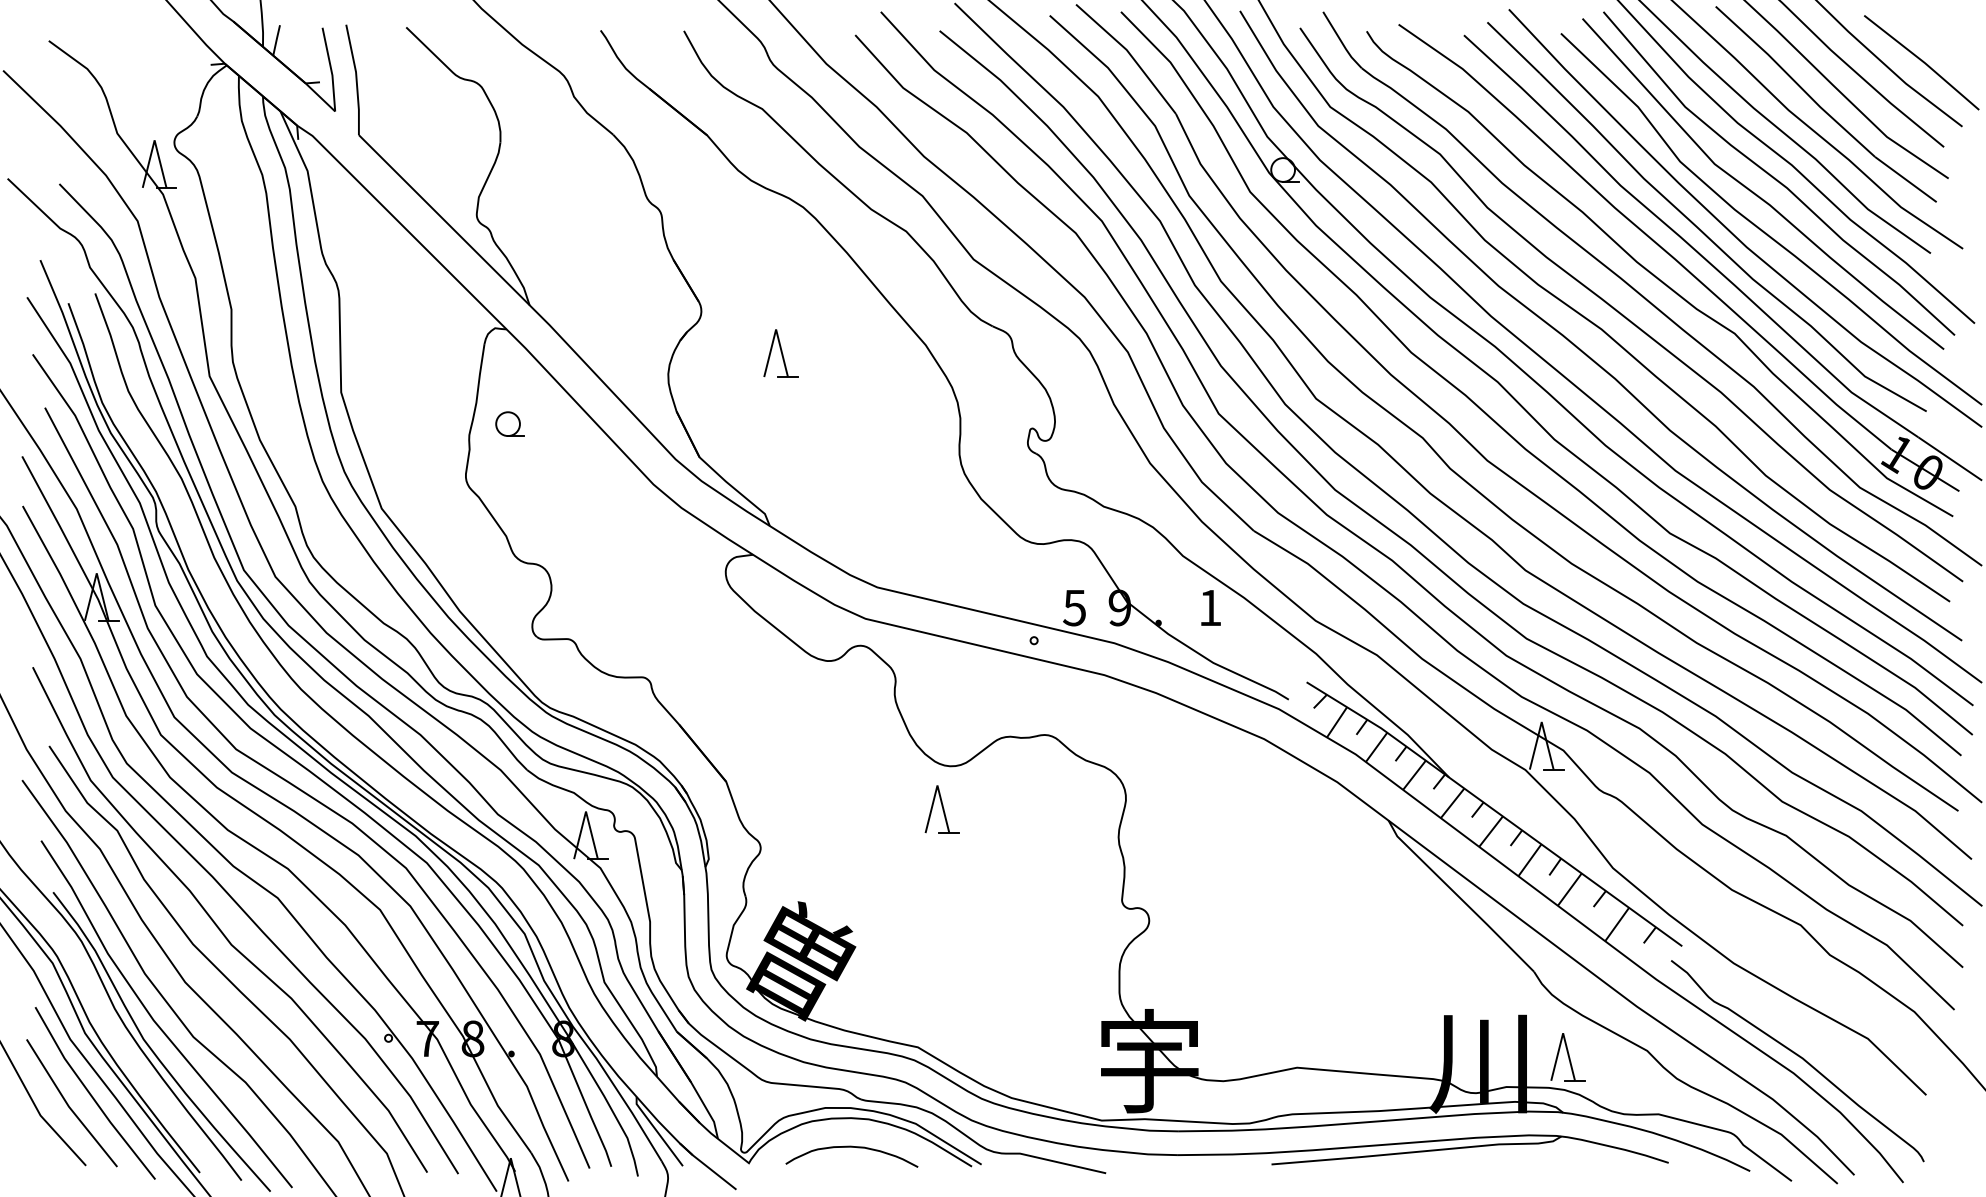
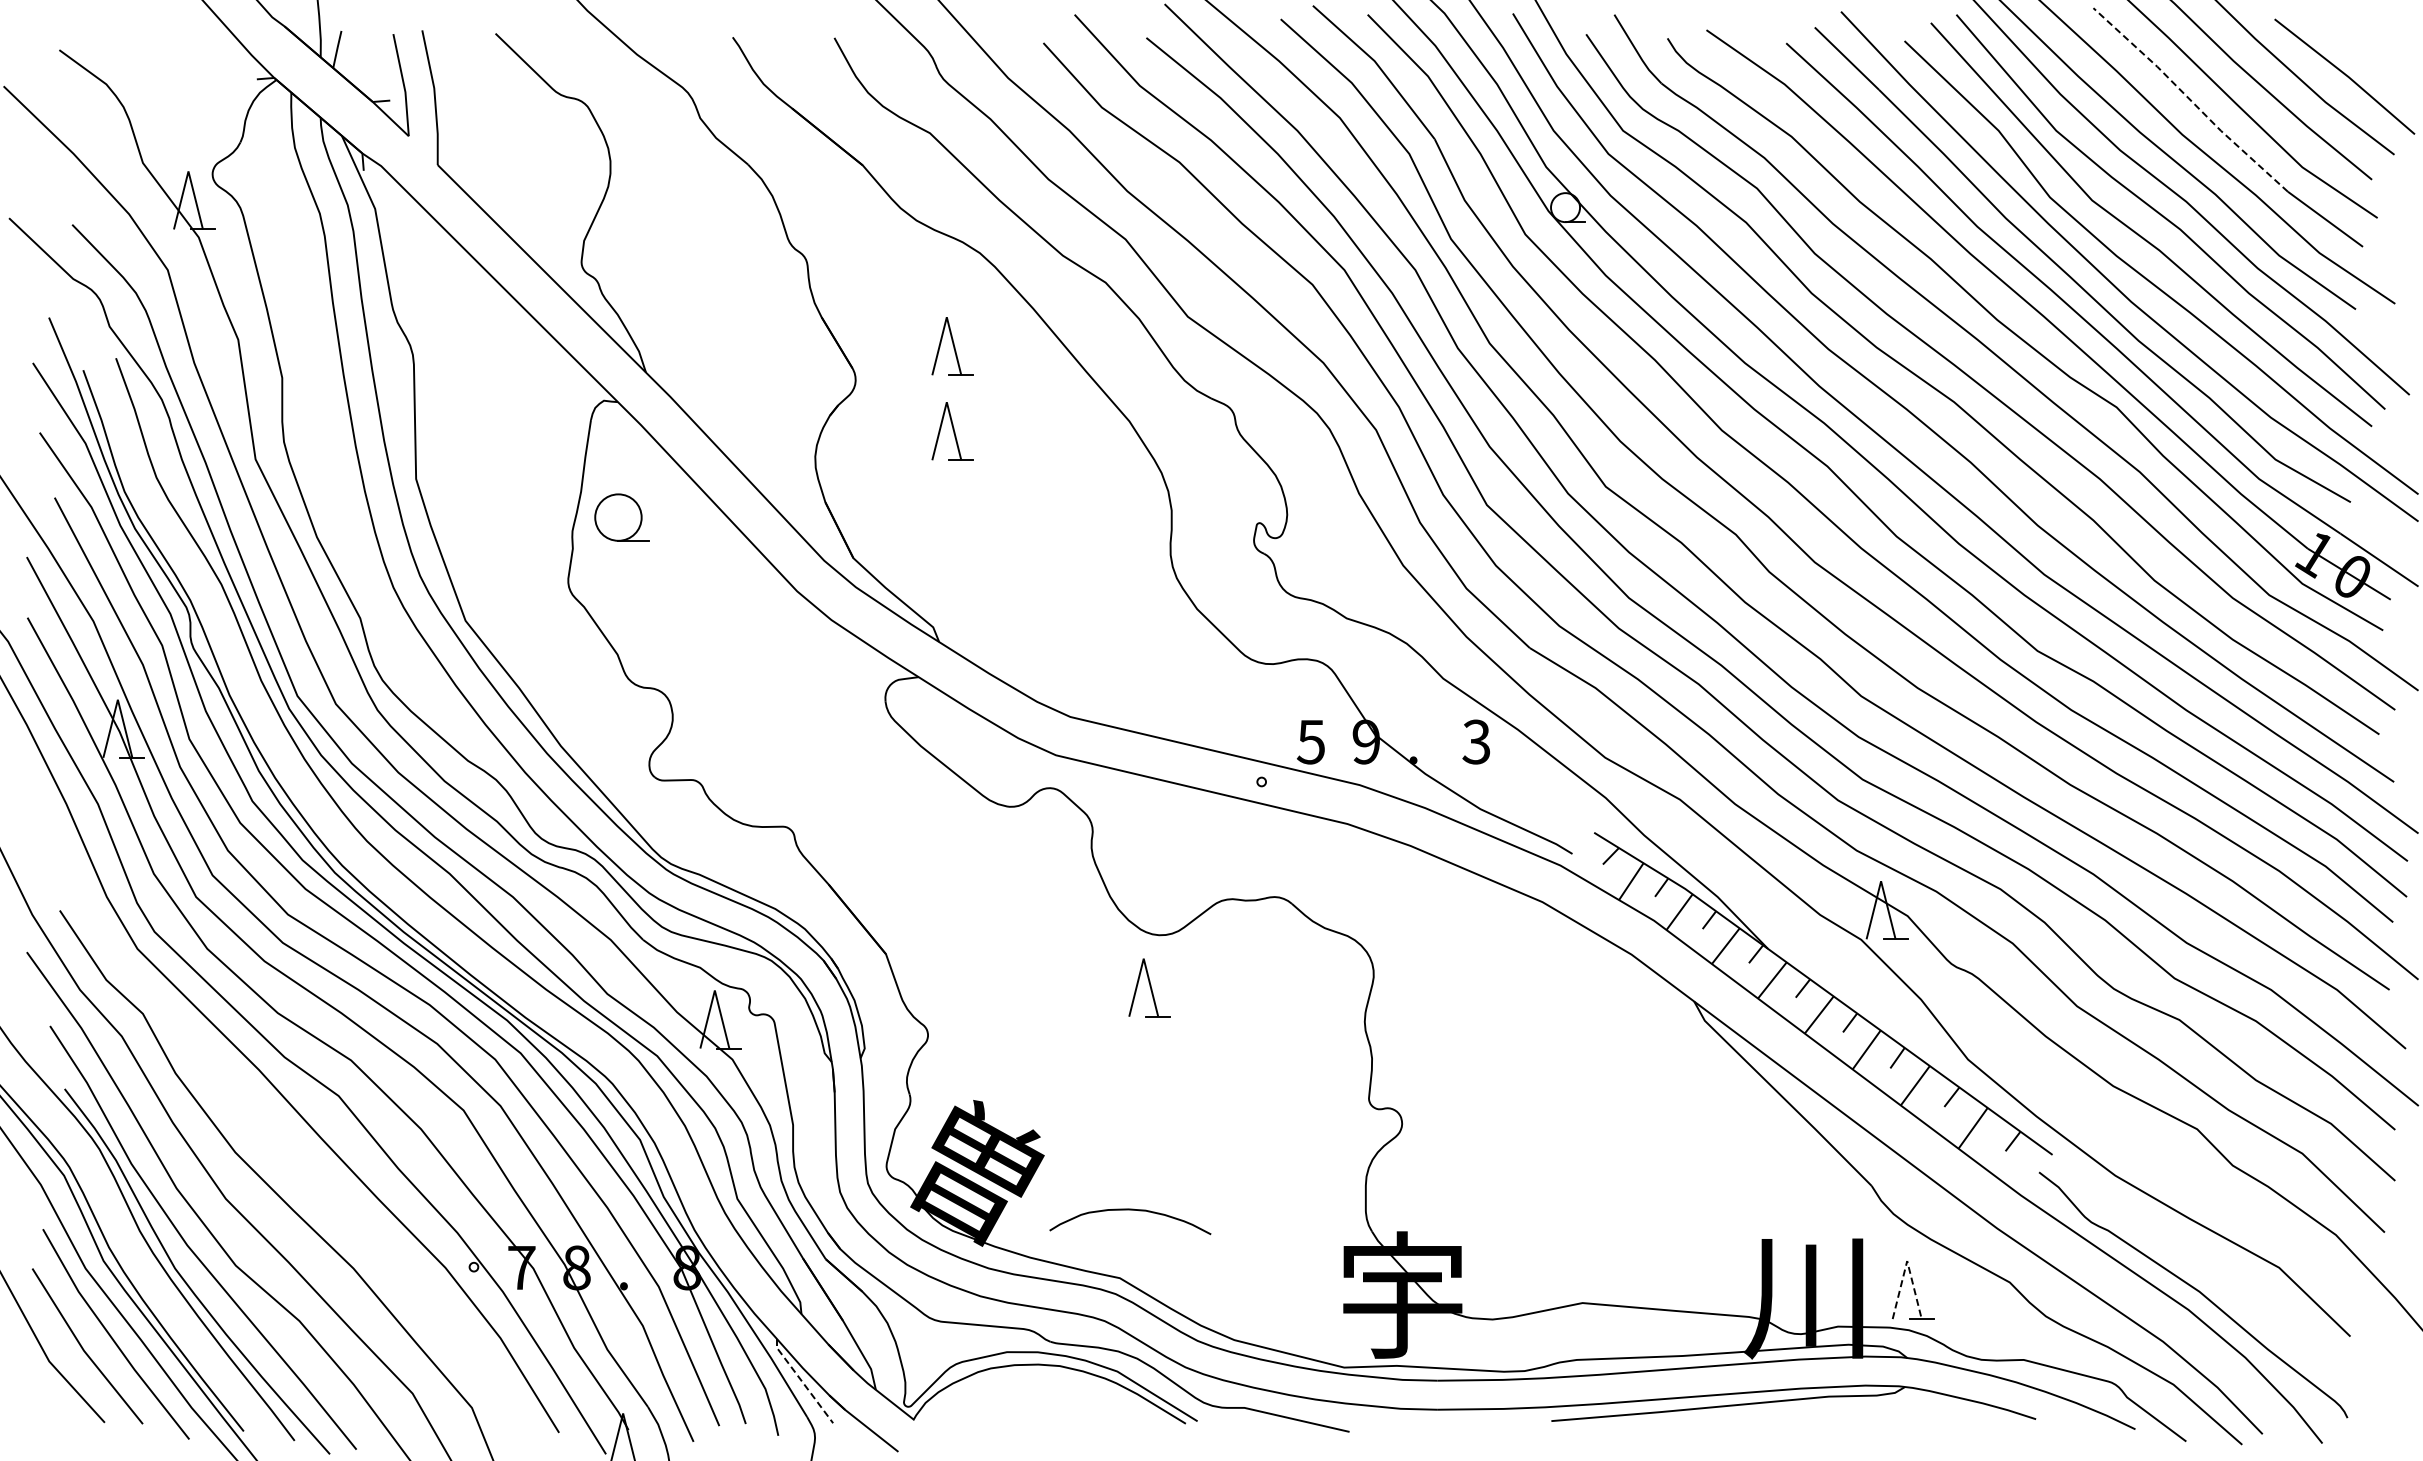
line: (1795, 81) -> (2190, 99), solid -> dashed
part: (780, 283) -> (952, 346), added
part: (509, 423) -> (621, 517), size x1.6
text: (1210, 607) -> (1476, 741), 1 -> 3
curve: (220, 928) -> (268, 1133), removed
line: (1563, 1033) -> (1907, 1261), solid -> dashed
line: (657, 1131) -> (802, 1381), solid -> dashed
curve: (852, 1147) -> (1130, 1210), moved

